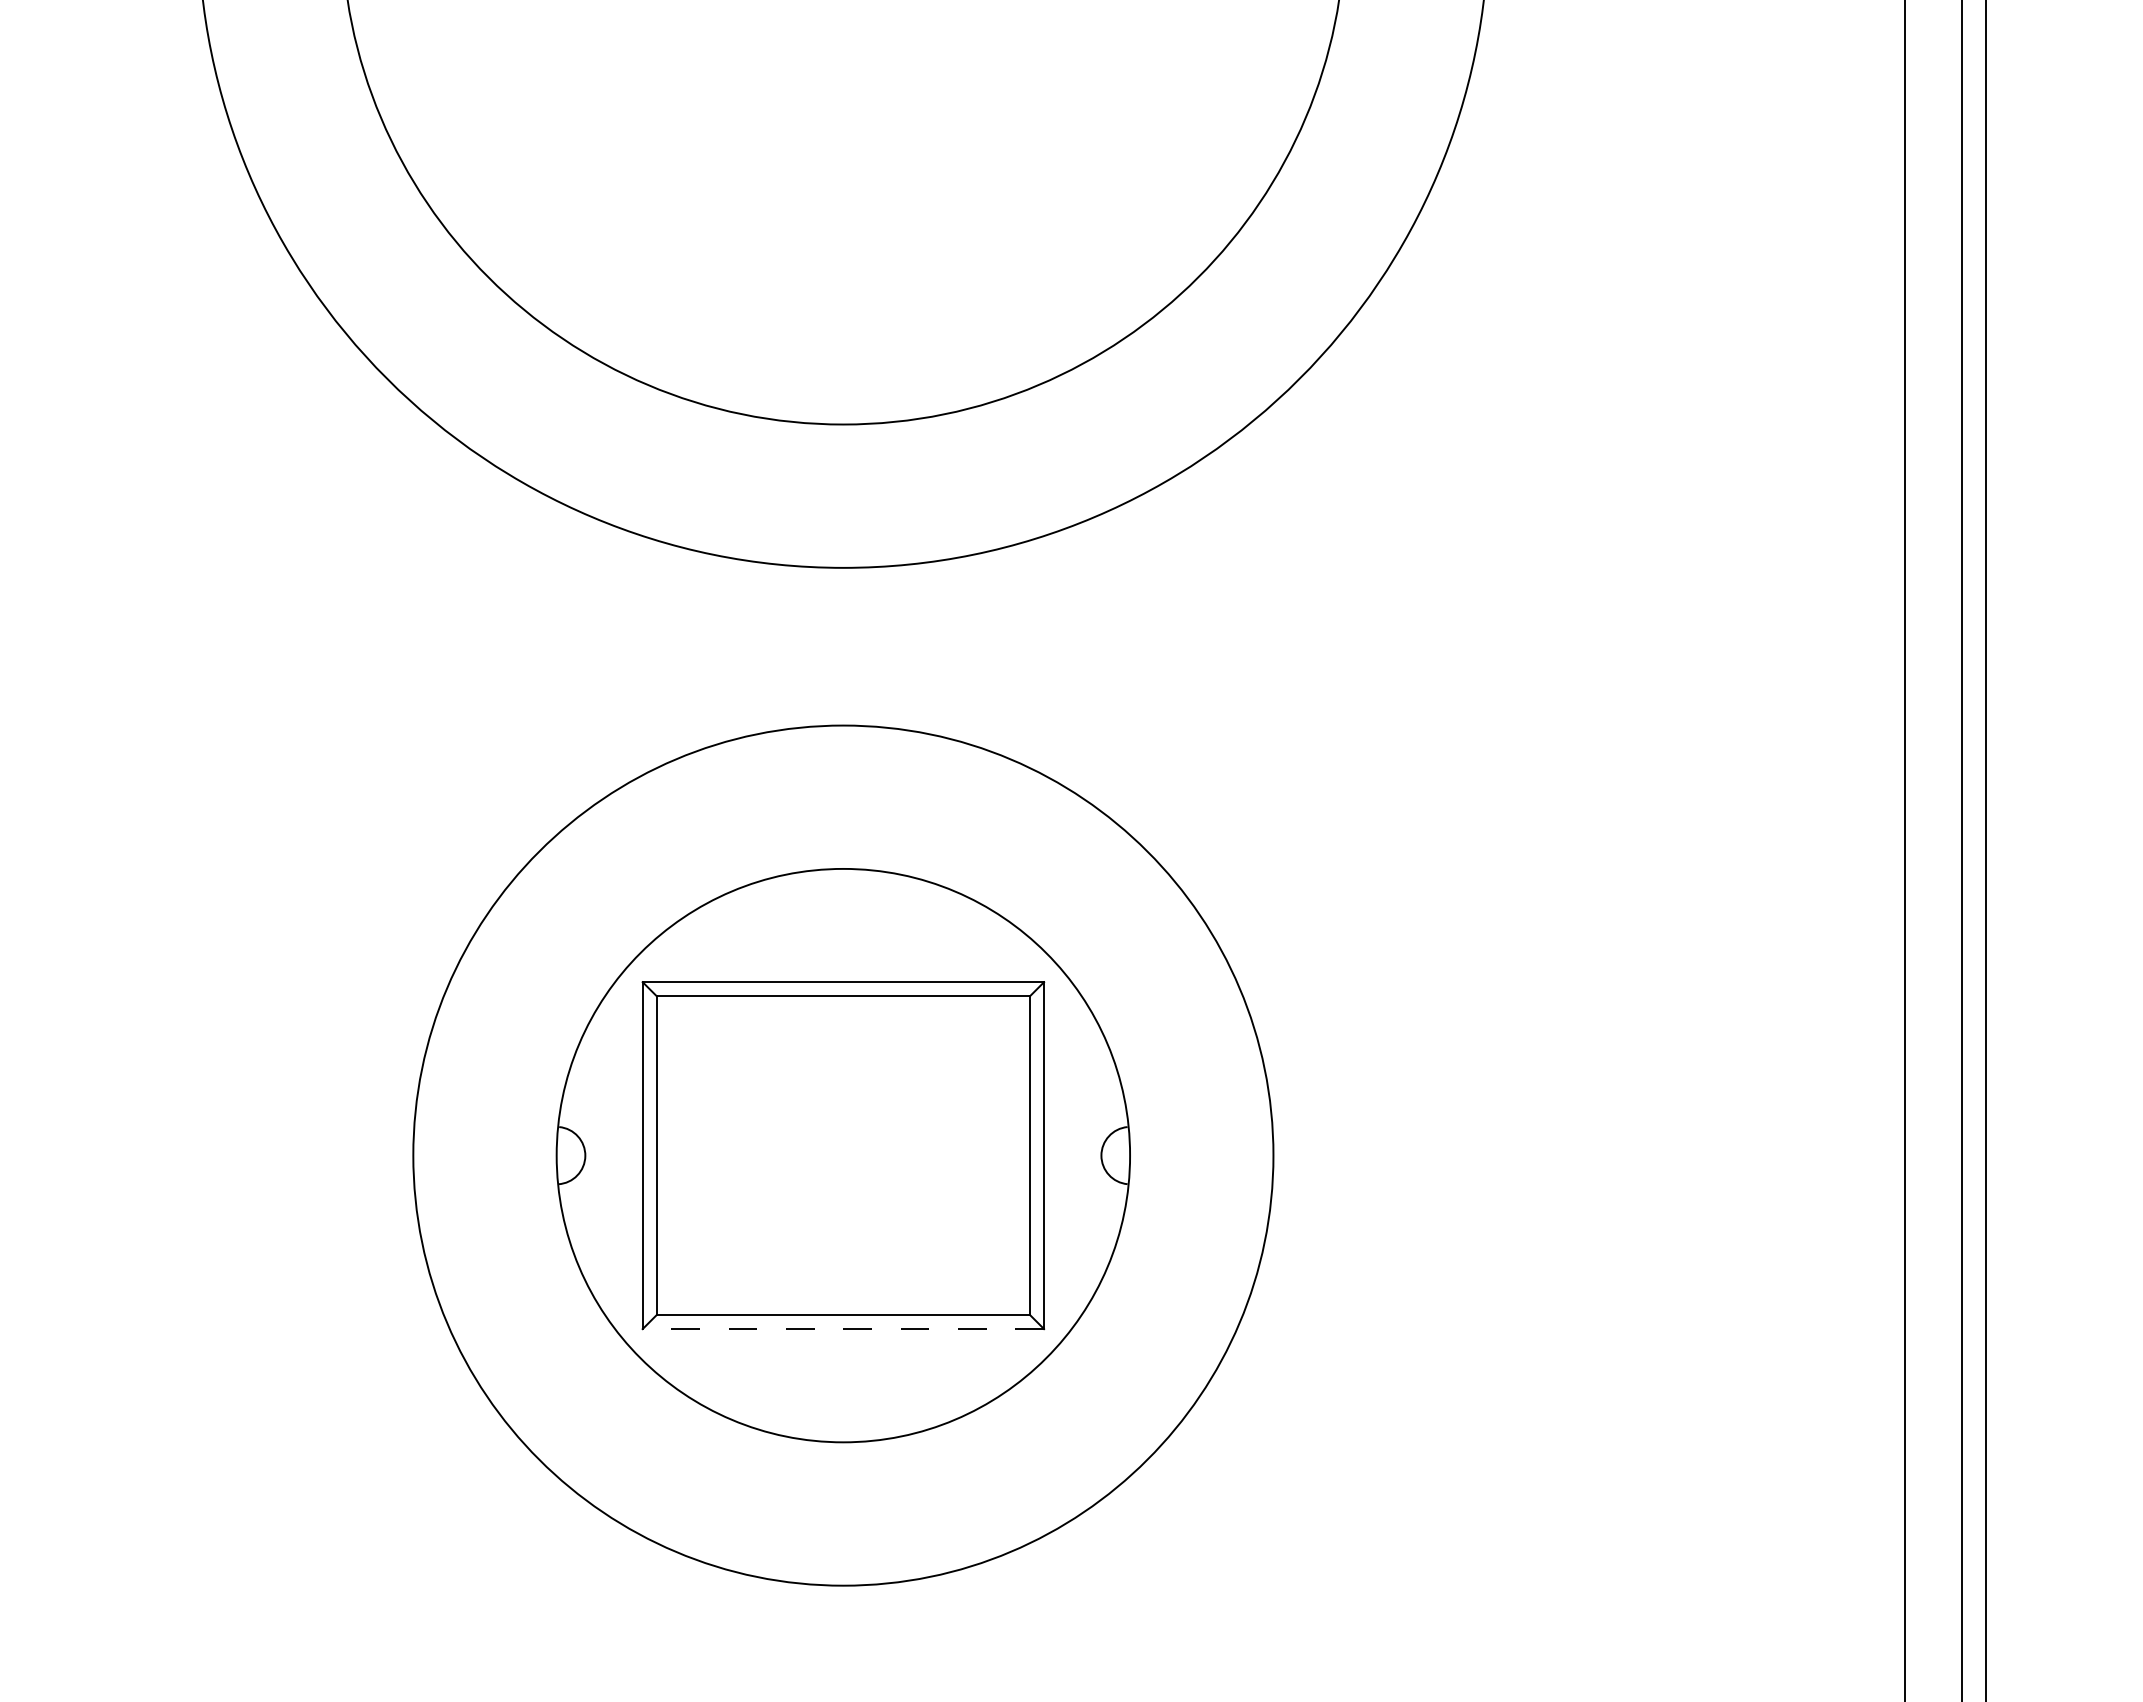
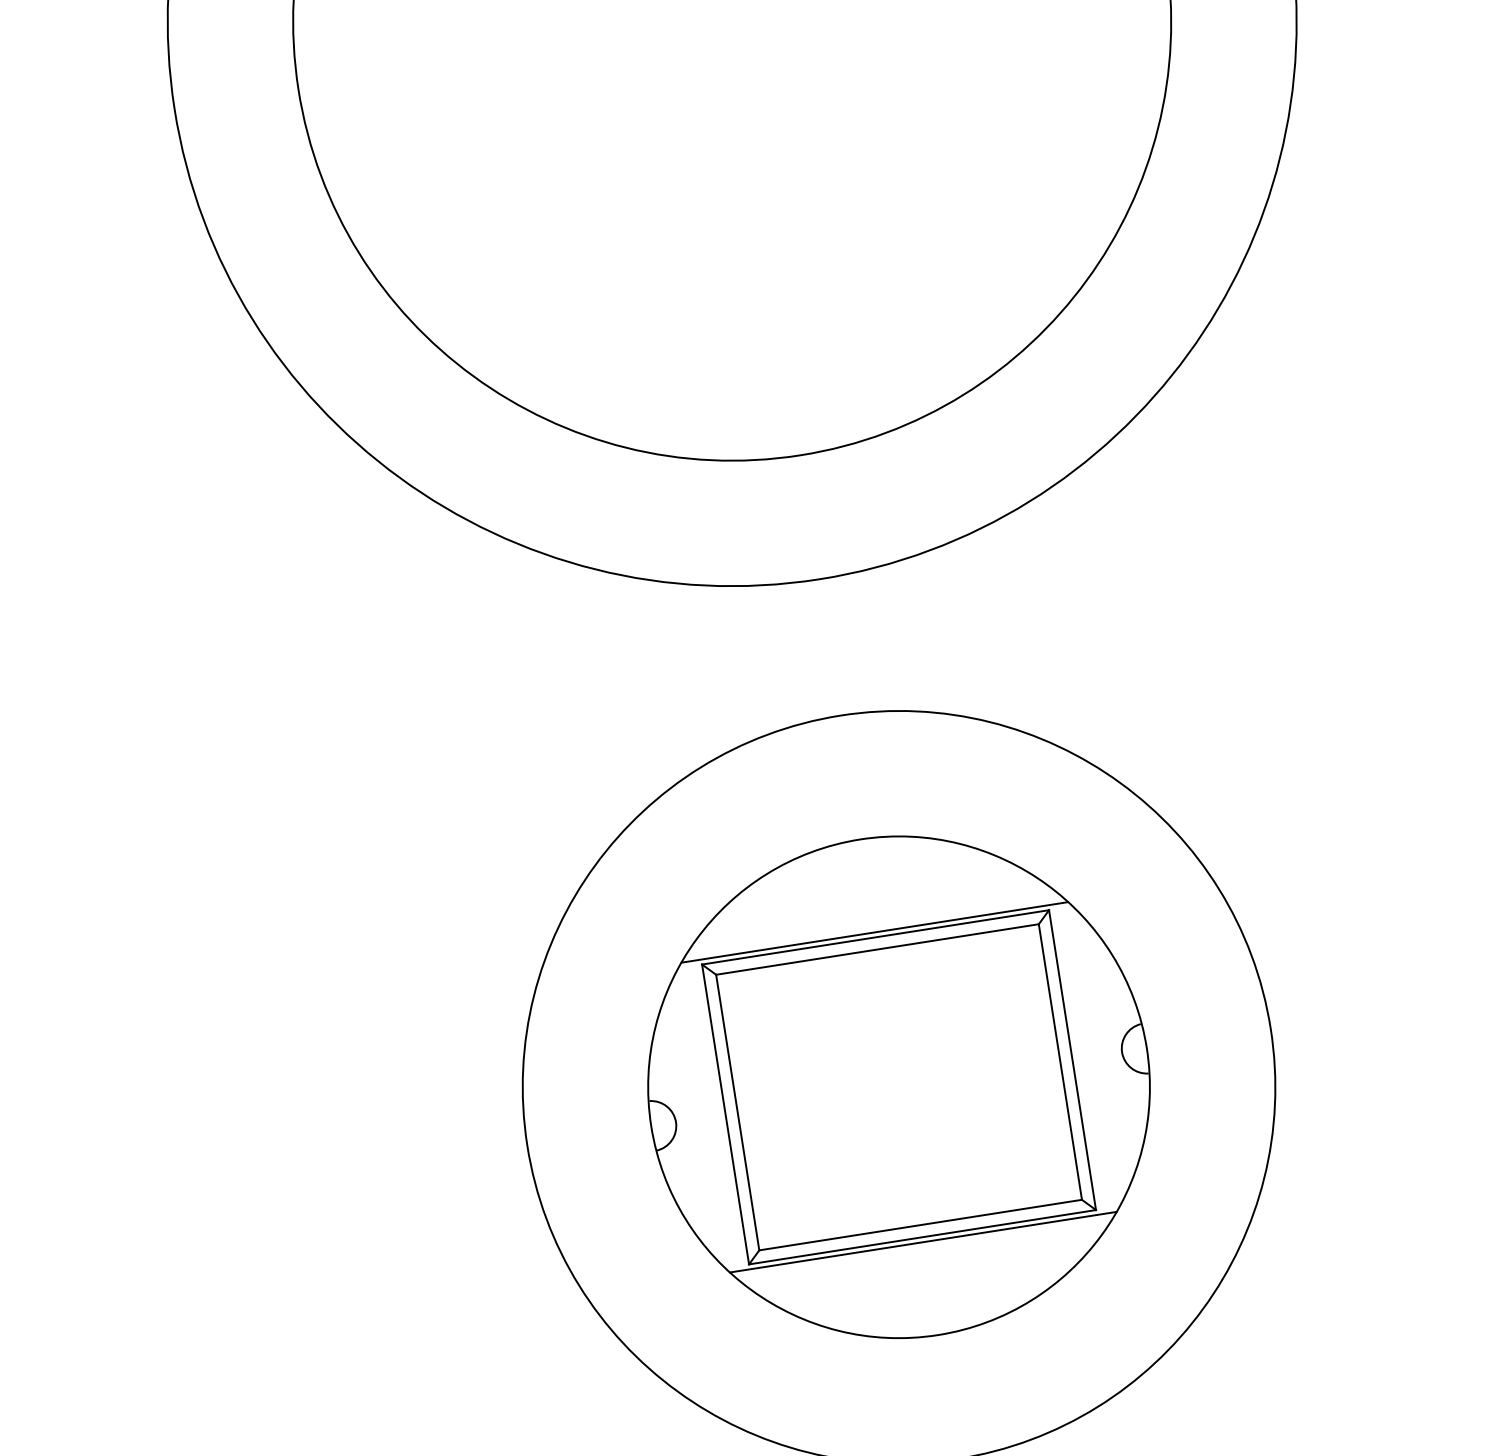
line: (843, 976) -> (874, 932), added
line: (843, 1329) -> (922, 1237), dashed -> solid
line: (843, 1334) -> (923, 1241), added

